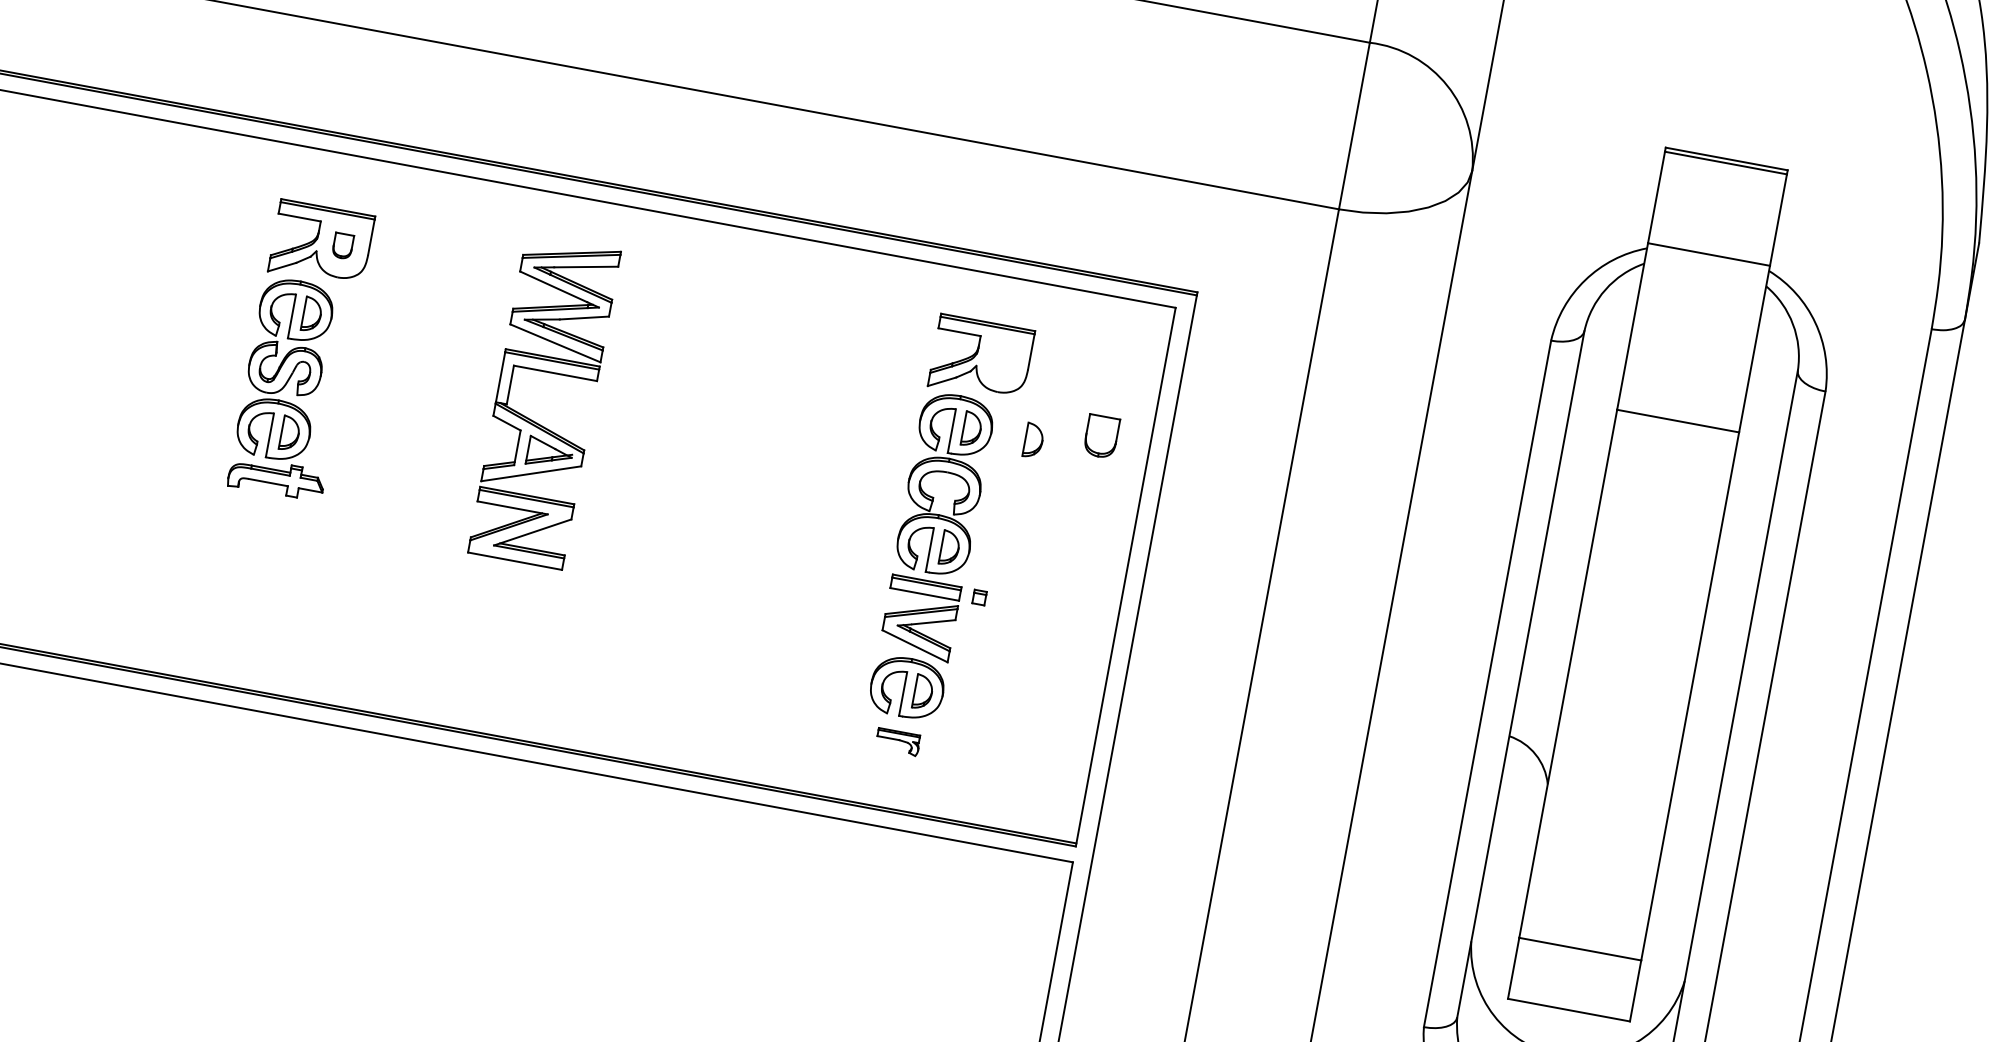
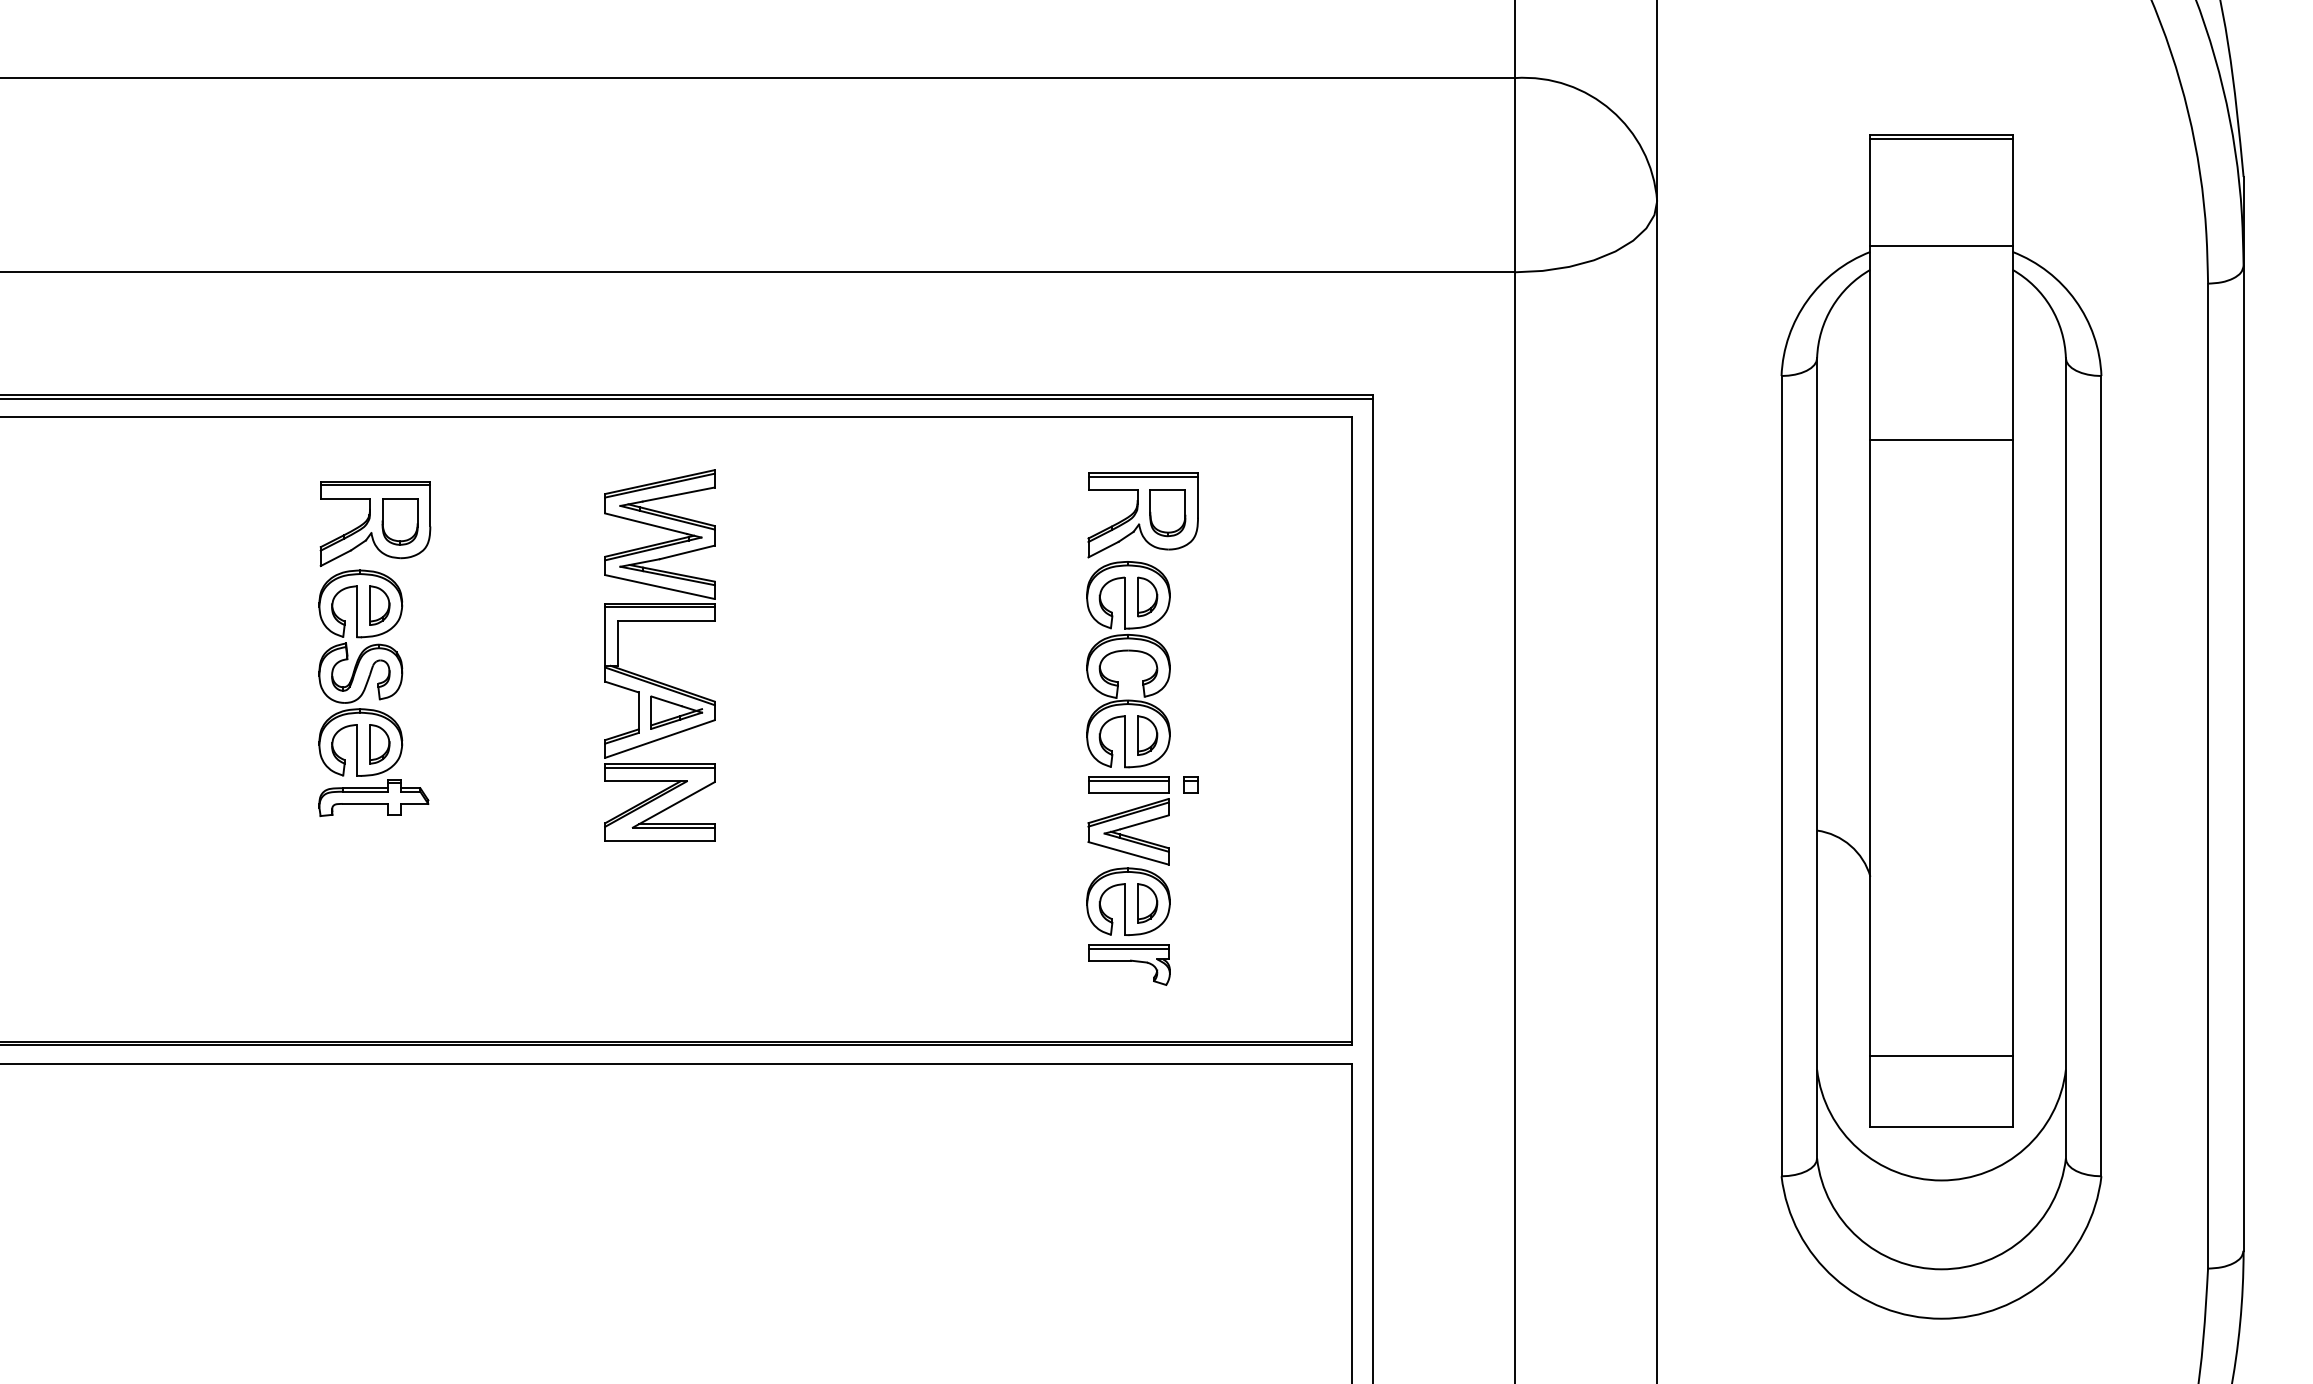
part: (342, 245) -> (399, 521), size x1.67
part: (1101, 436) -> (1167, 513), moved
part: (1033, 440) -> (1219, 596), removed
part: (898, 741) -> (1129, 964), size x1.67

